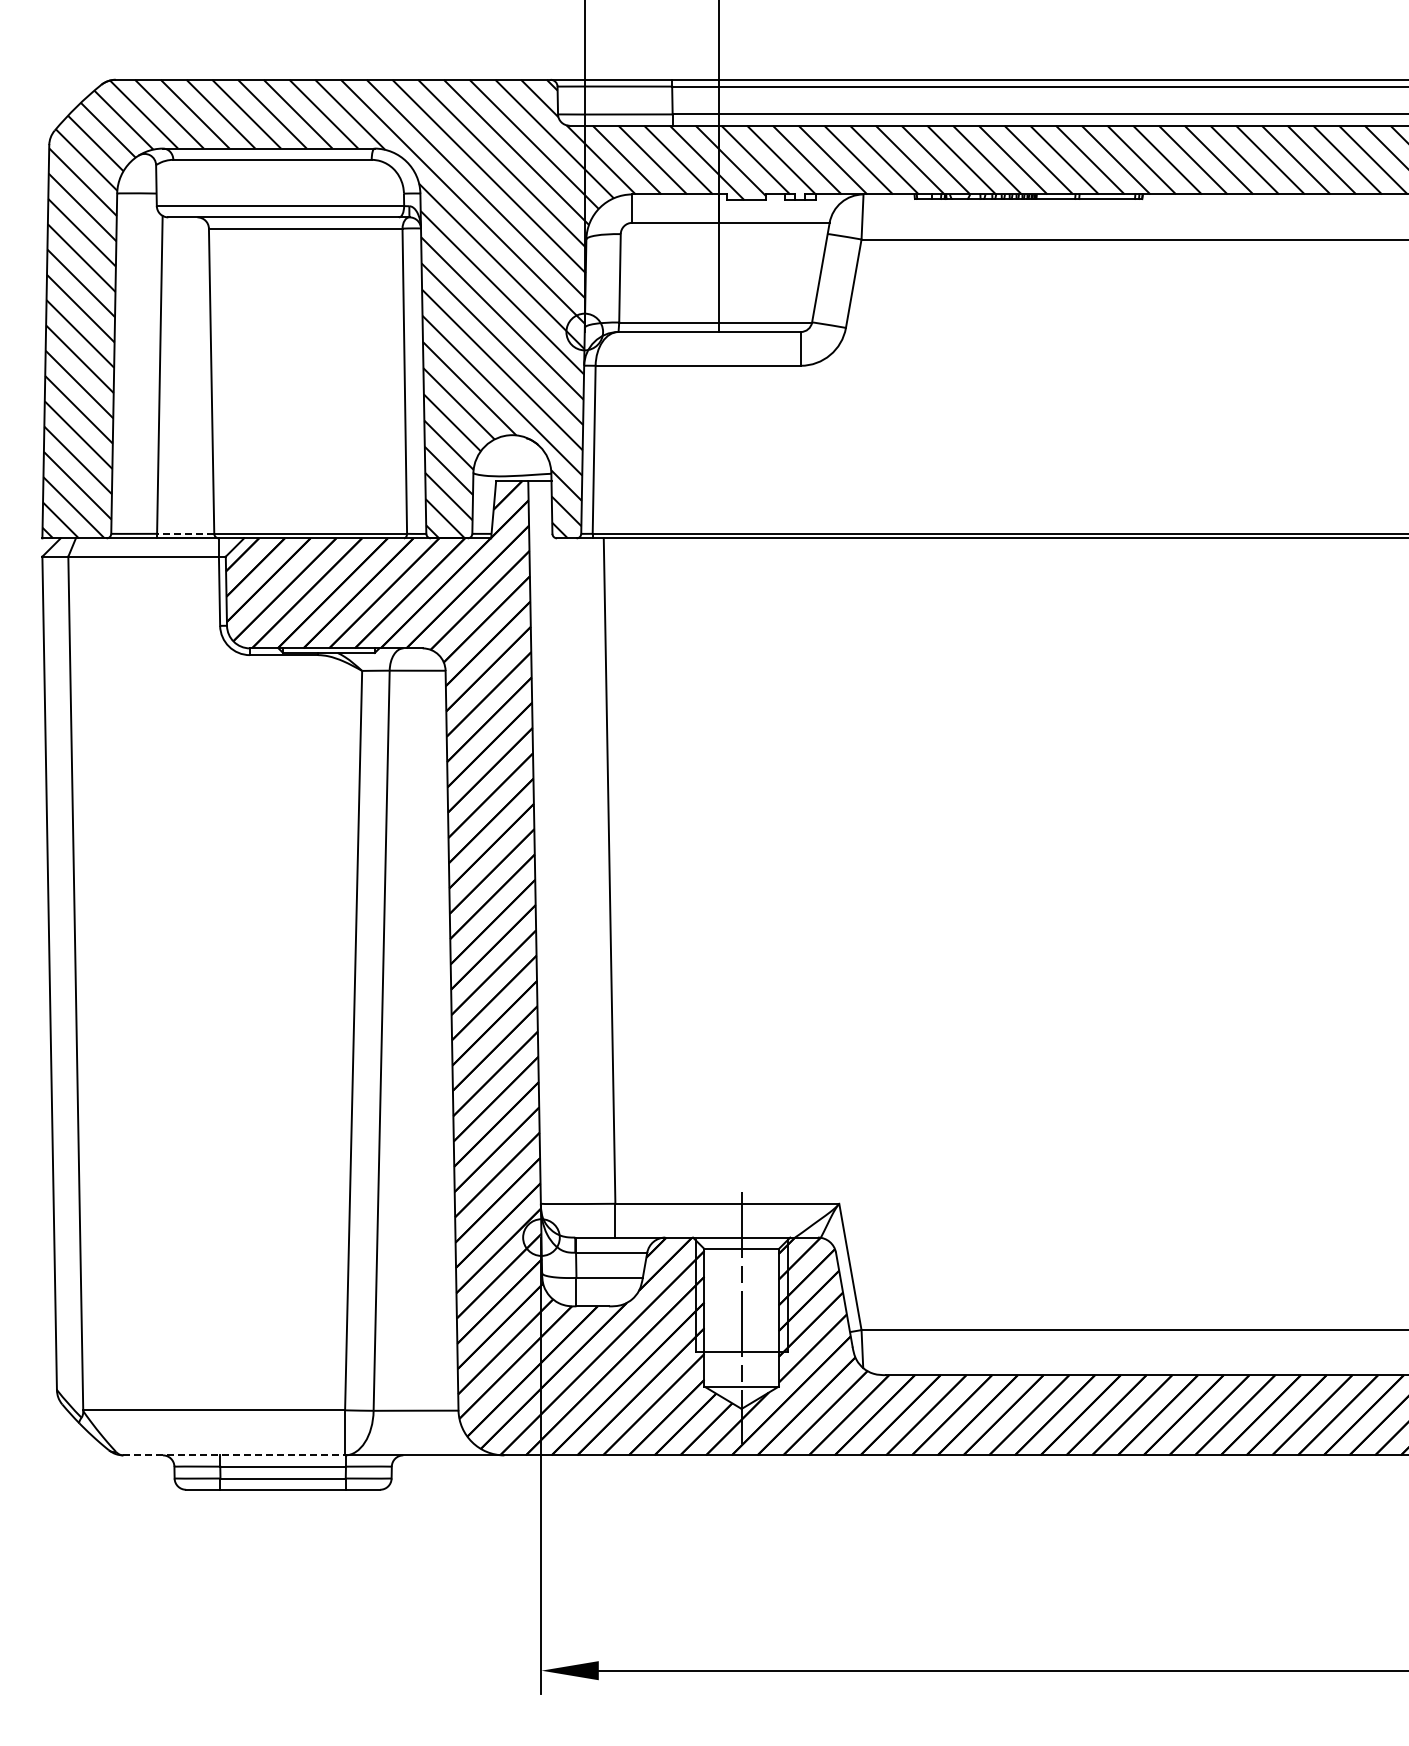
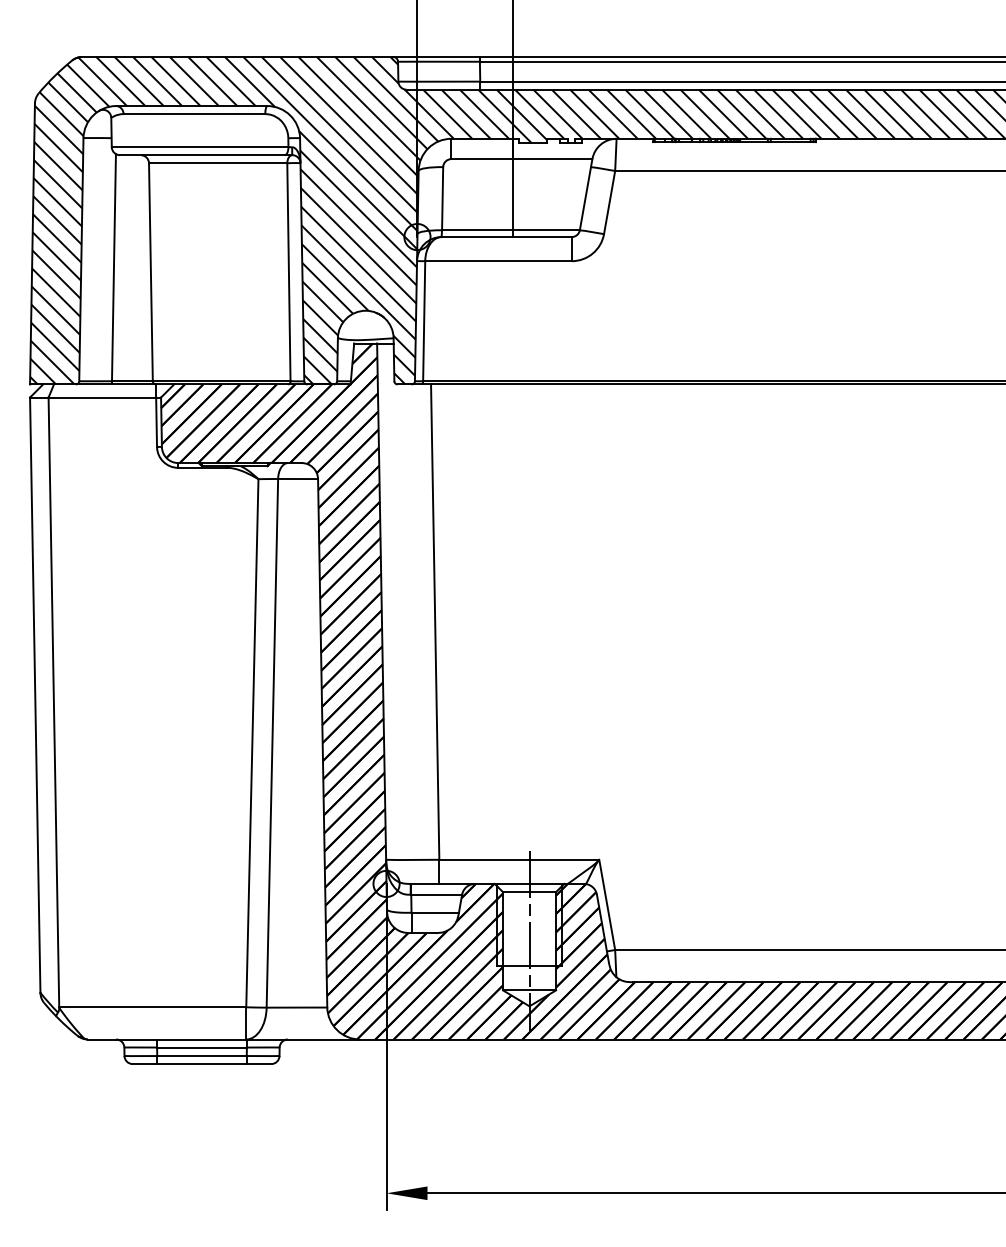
line: (185, 533) -> (132, 380), dashed -> solid
line: (234, 1455) -> (167, 1039), dashed -> solid

